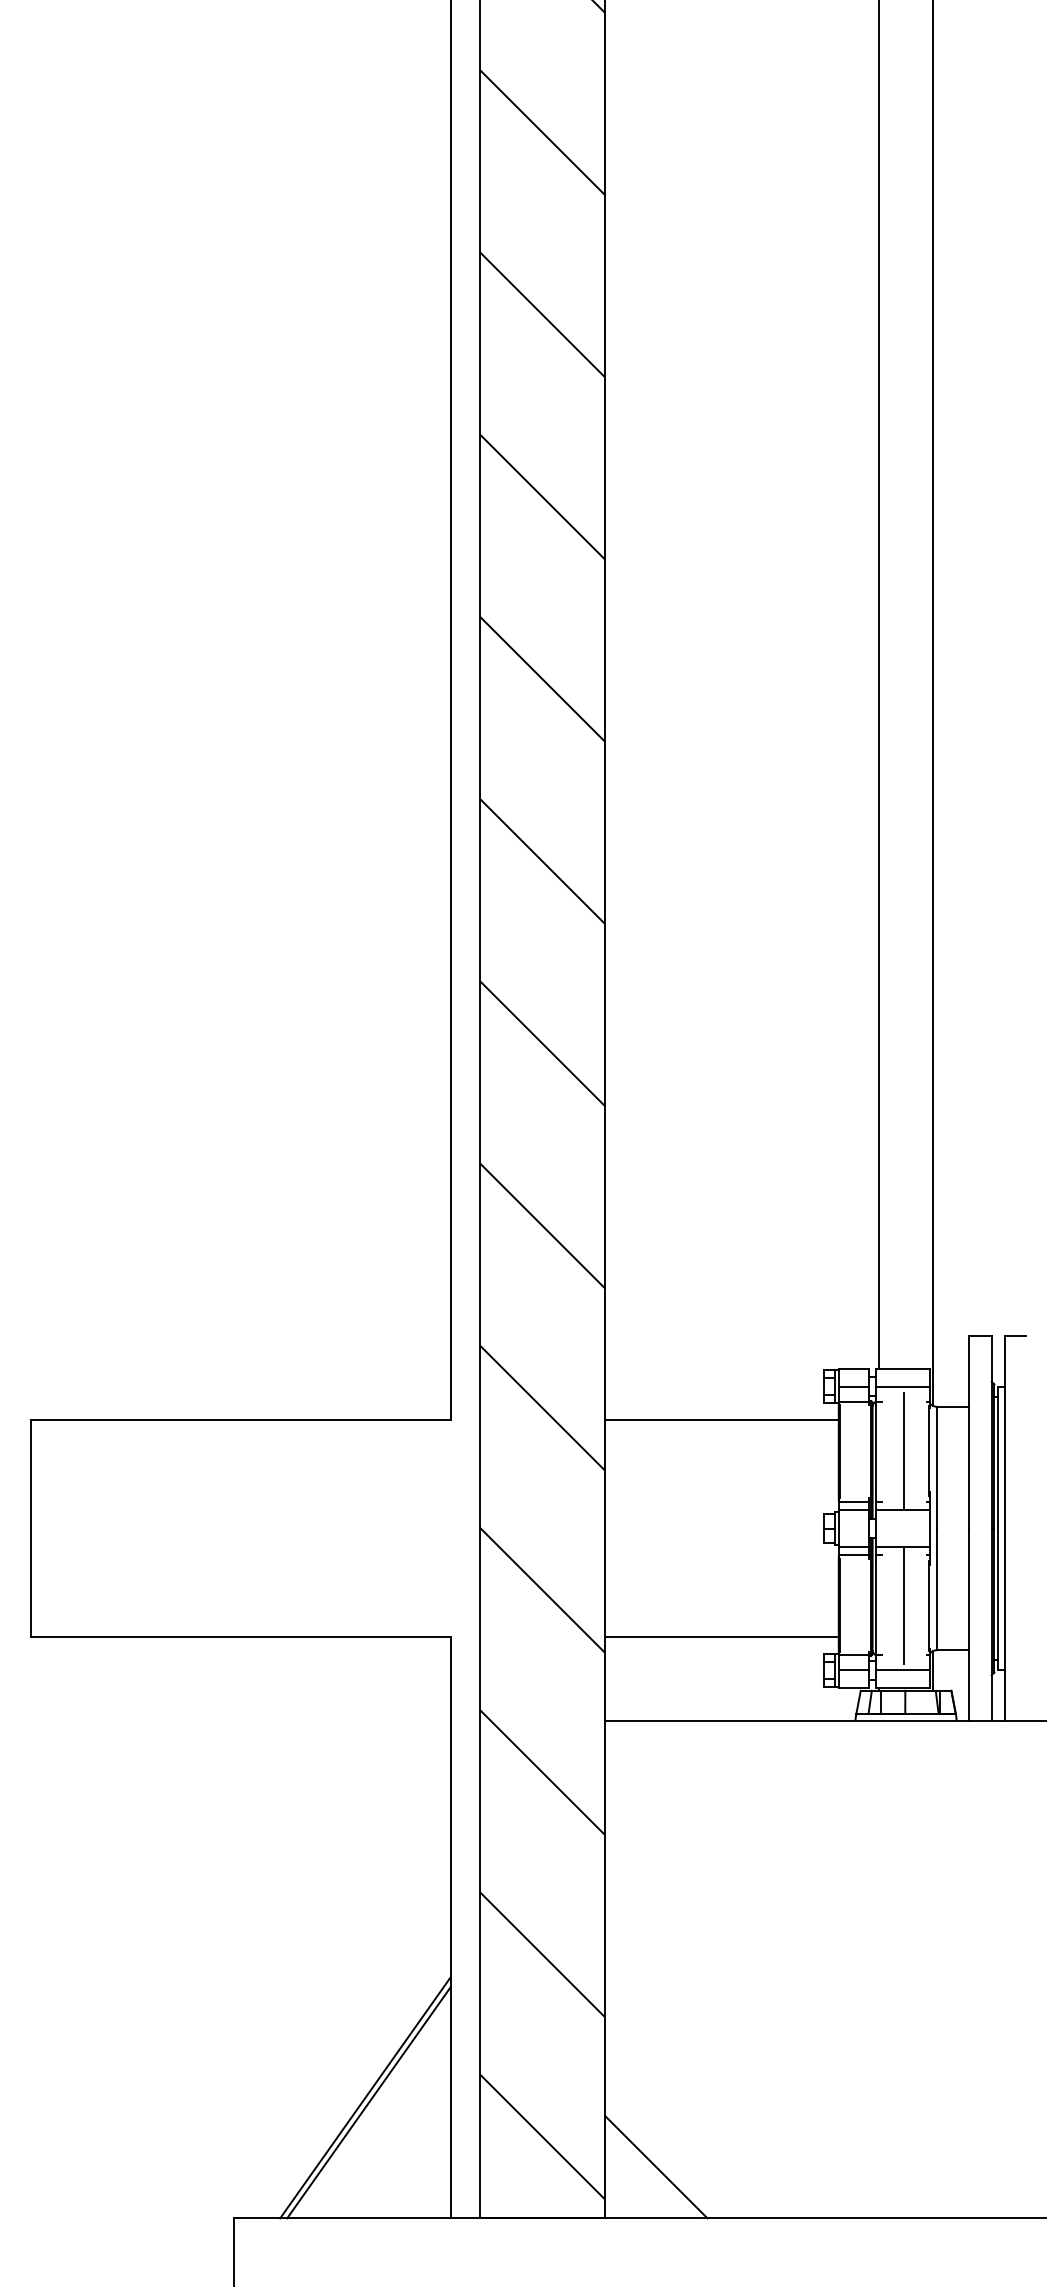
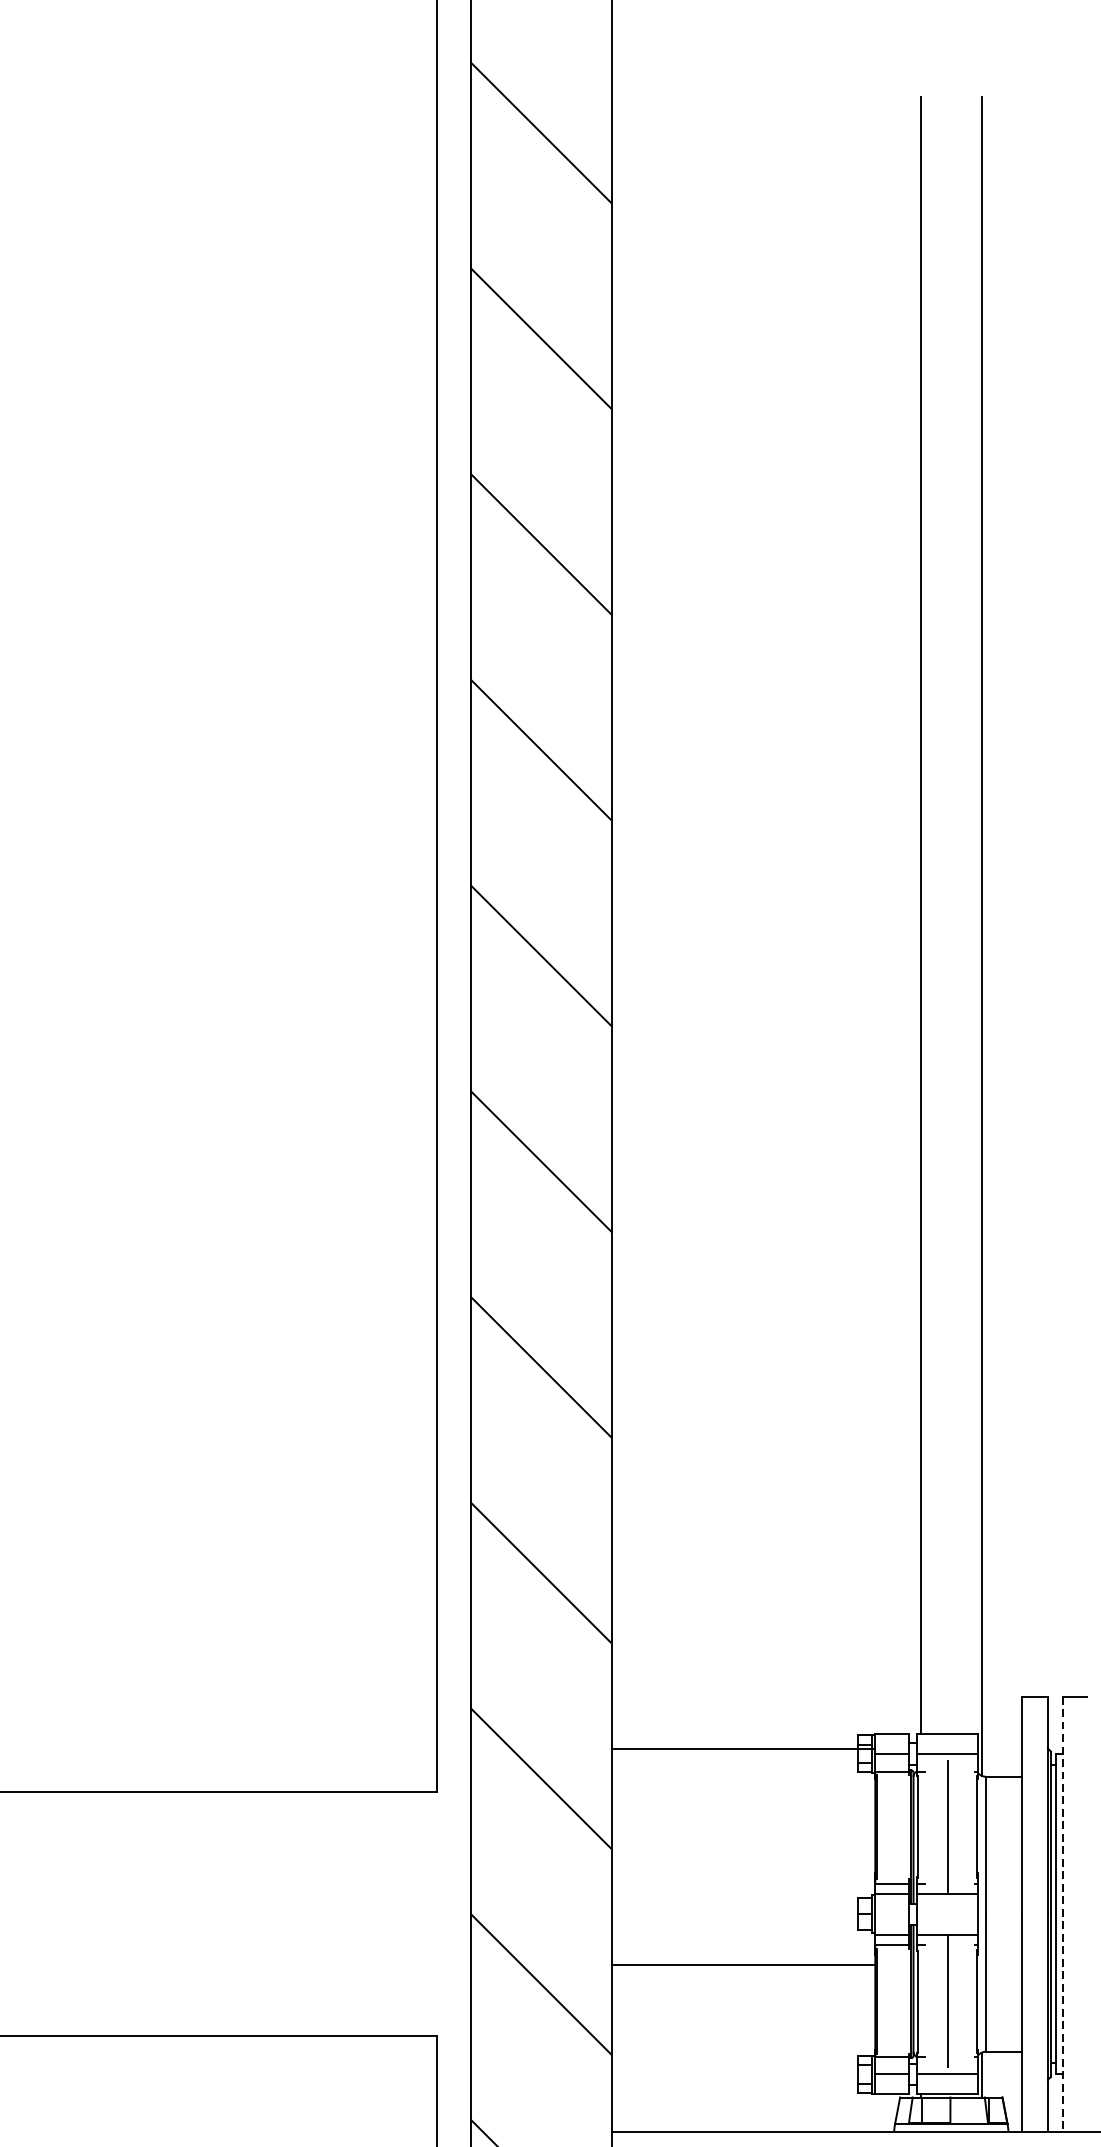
line: (721, 1420) -> (742, 1749), moved
line: (1005, 1528) -> (1063, 1914), solid -> dashed
line: (721, 1636) -> (742, 1965), moved

